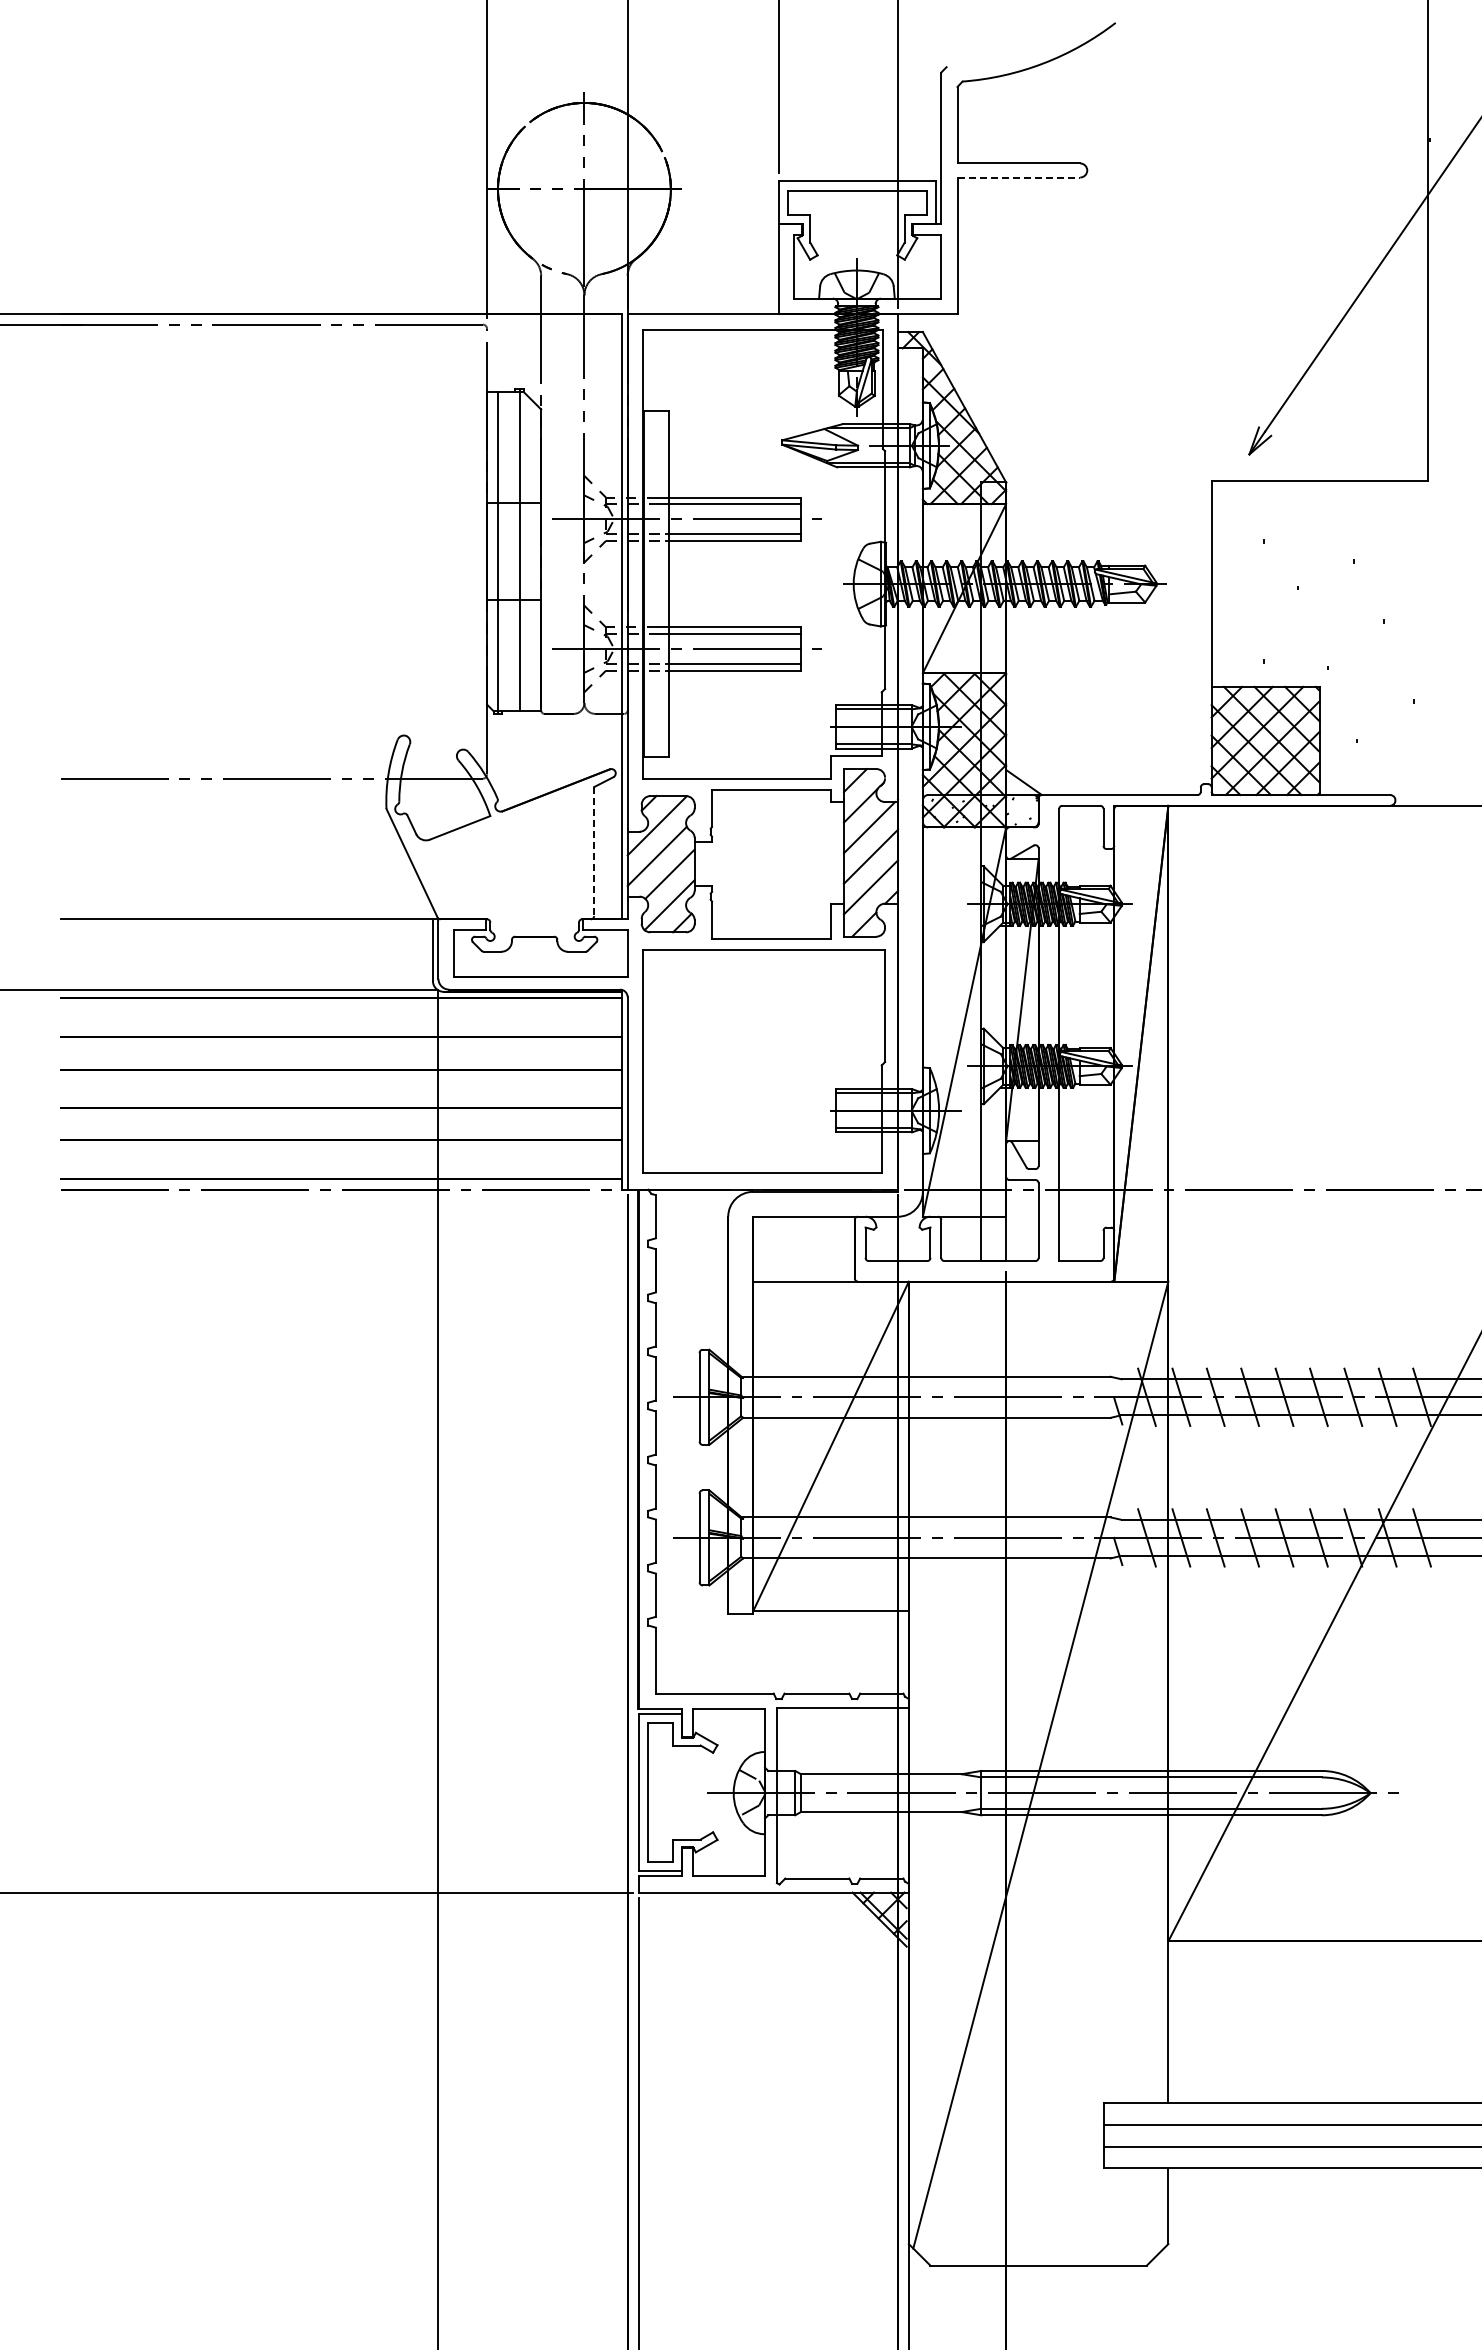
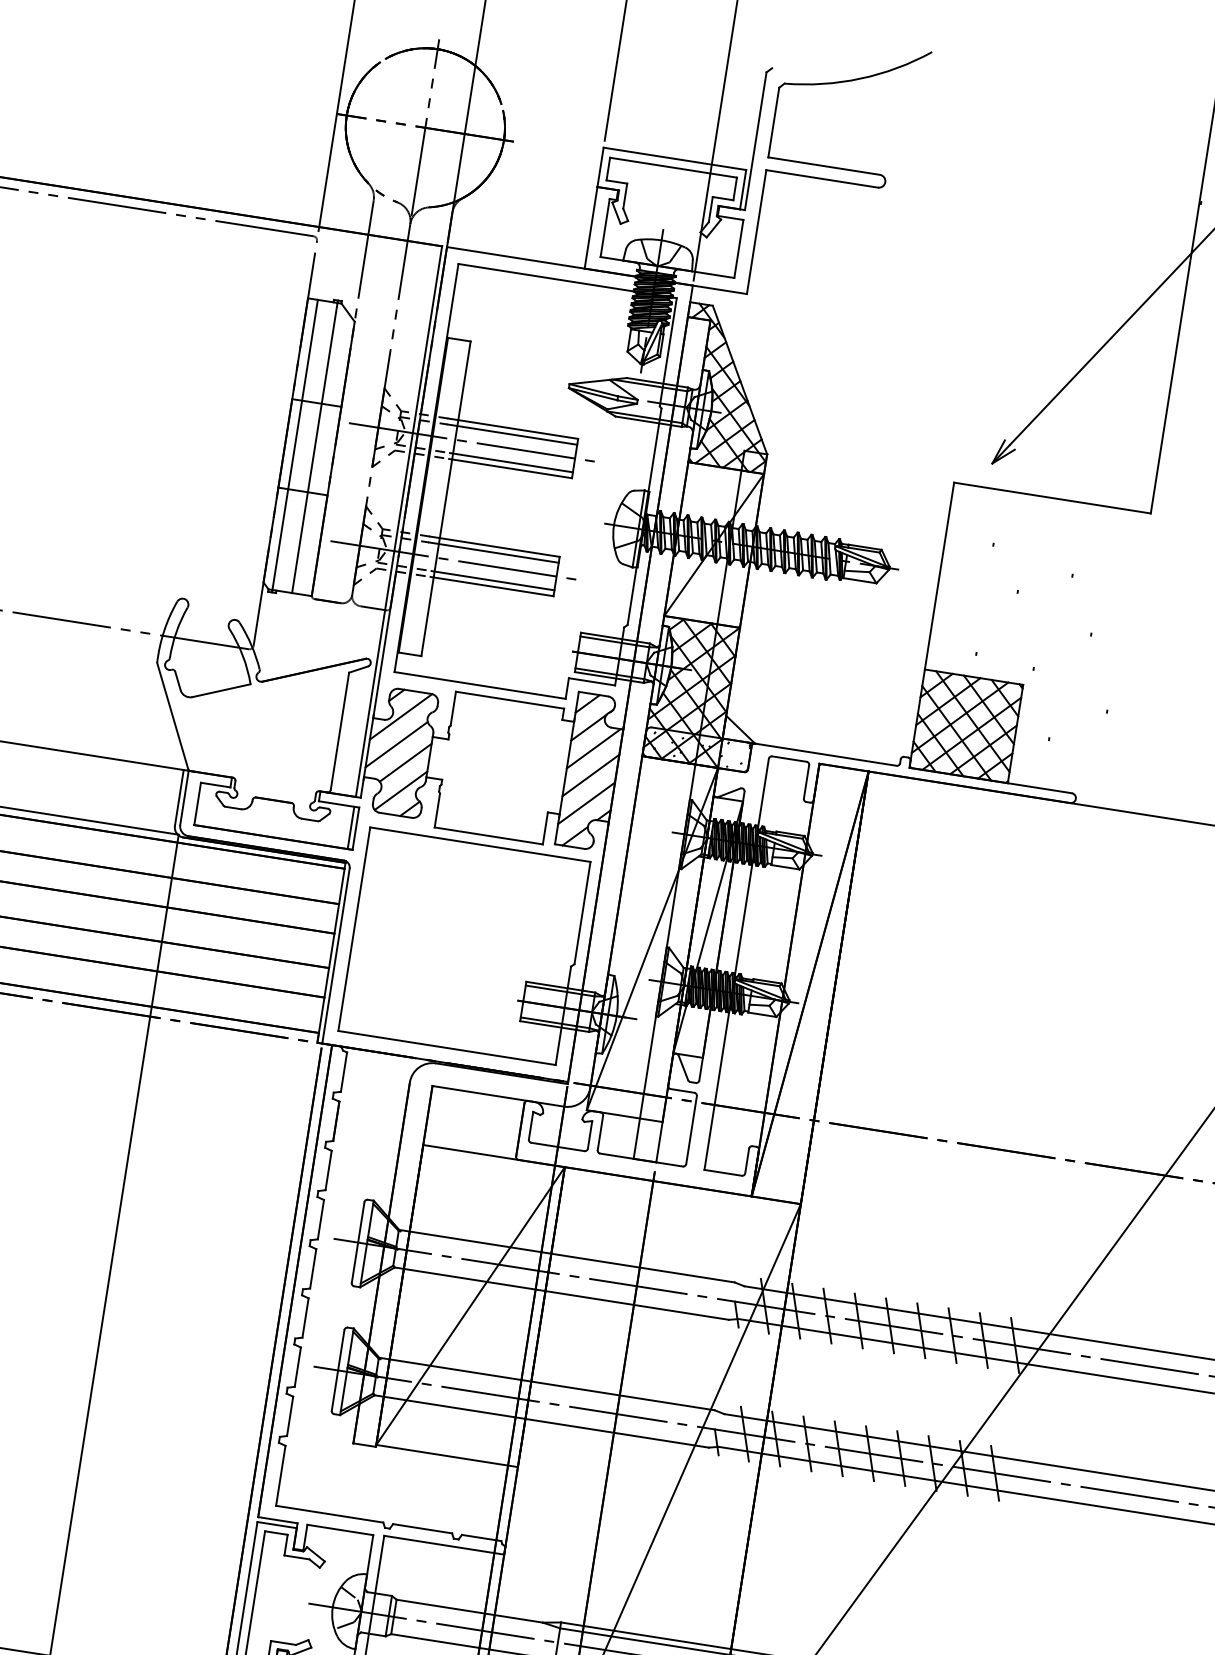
line: (1019, 177) -> (822, 178), dashed -> solid
line: (594, 851) -> (340, 731), dashed -> solid
line: (622, 953) -> (351, 828), added

